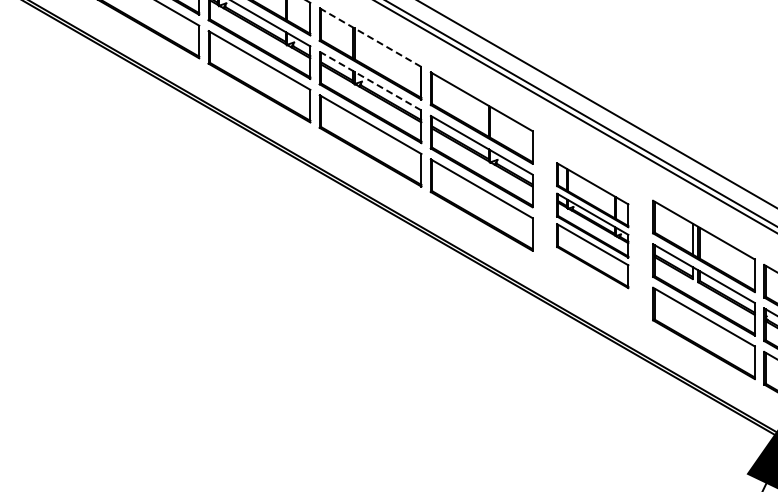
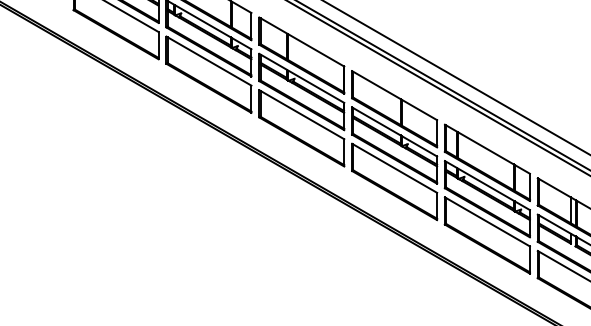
line: (370, 37) -> (301, 41), dashed -> solid
line: (370, 81) -> (301, 78), dashed -> solid
part: (592, 225) -> (487, 198), size x1.43

